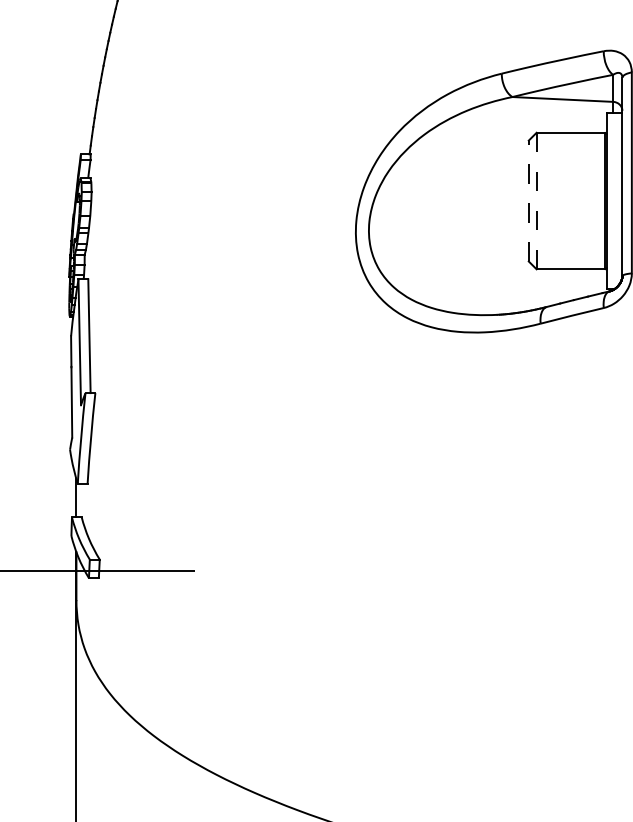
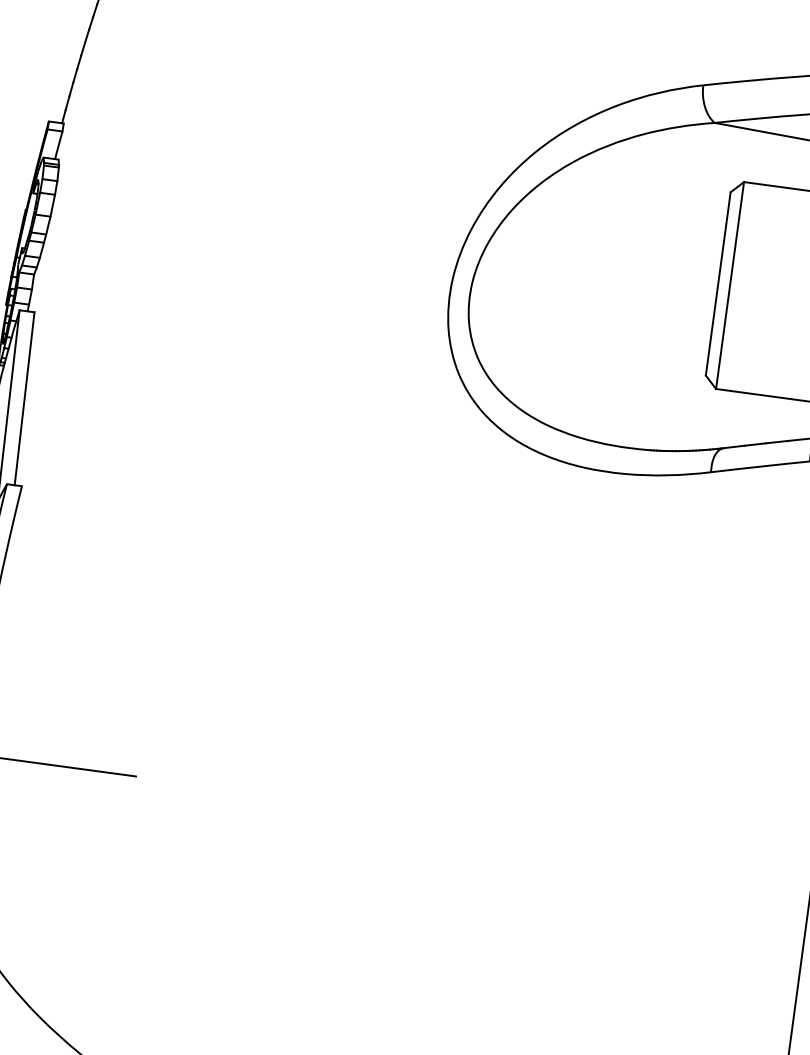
line: (528, 200) -> (717, 283), dashed -> solid
line: (536, 200) -> (730, 284), dashed -> solid

